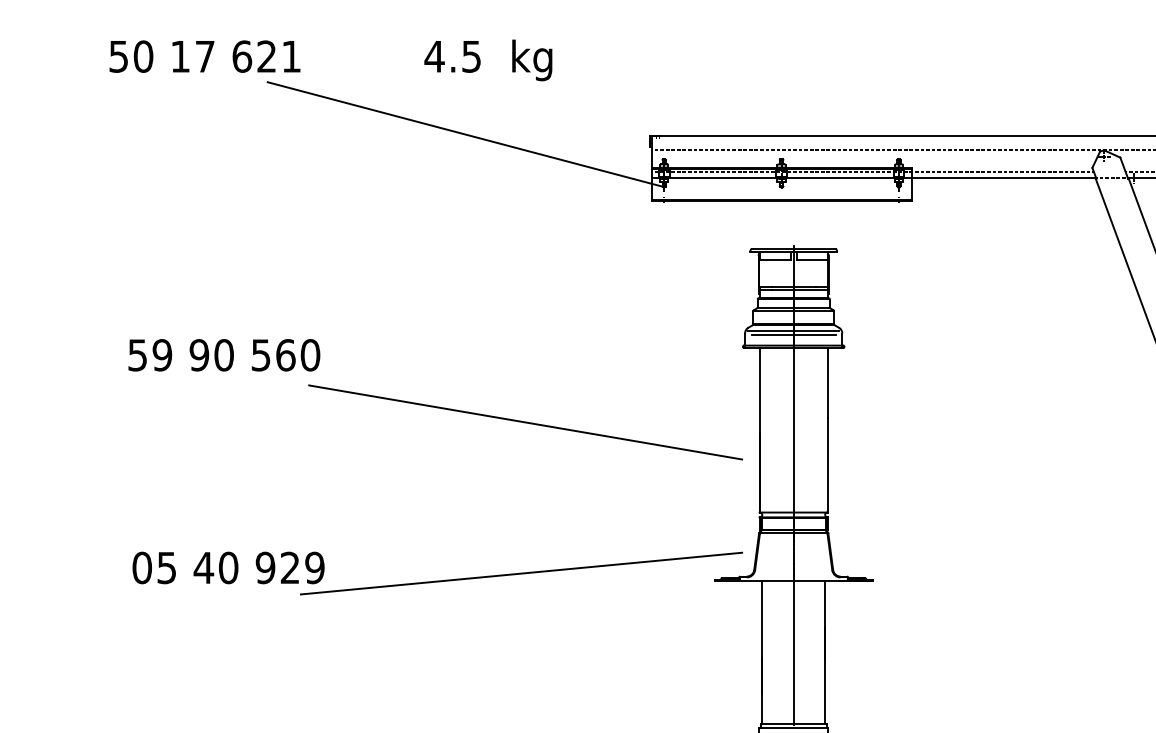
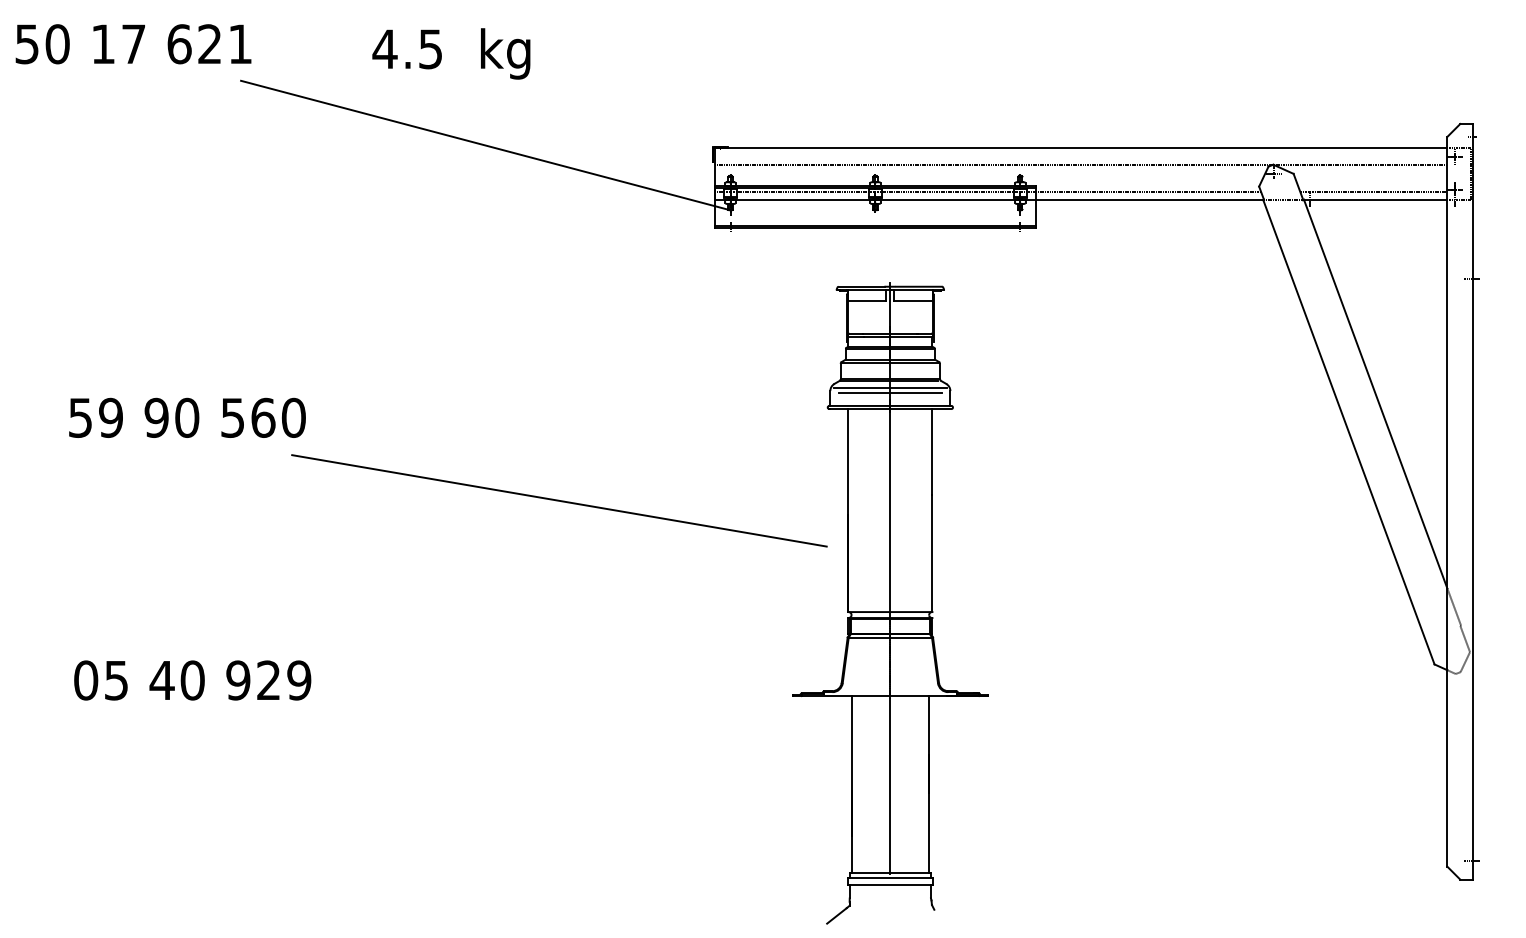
text: (204, 56) -> (133, 44), moved
text: (488, 60) -> (451, 53), moved
line: (521, 573) -> (554, 687), removed

